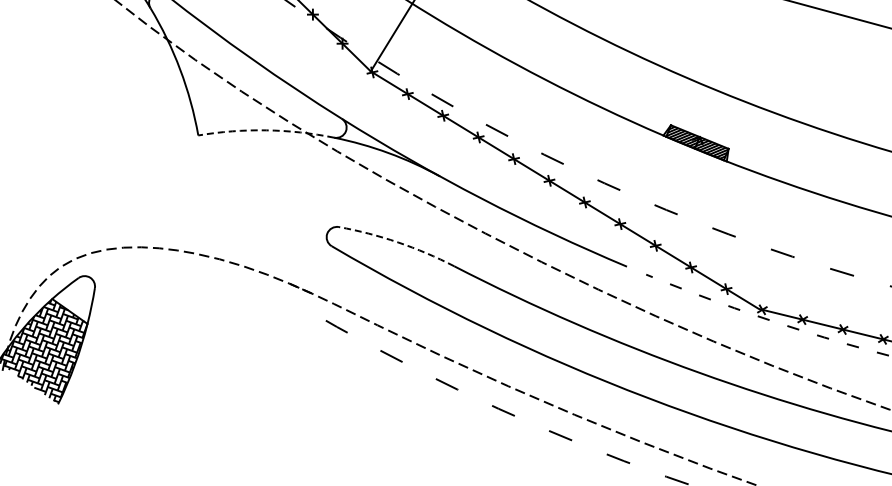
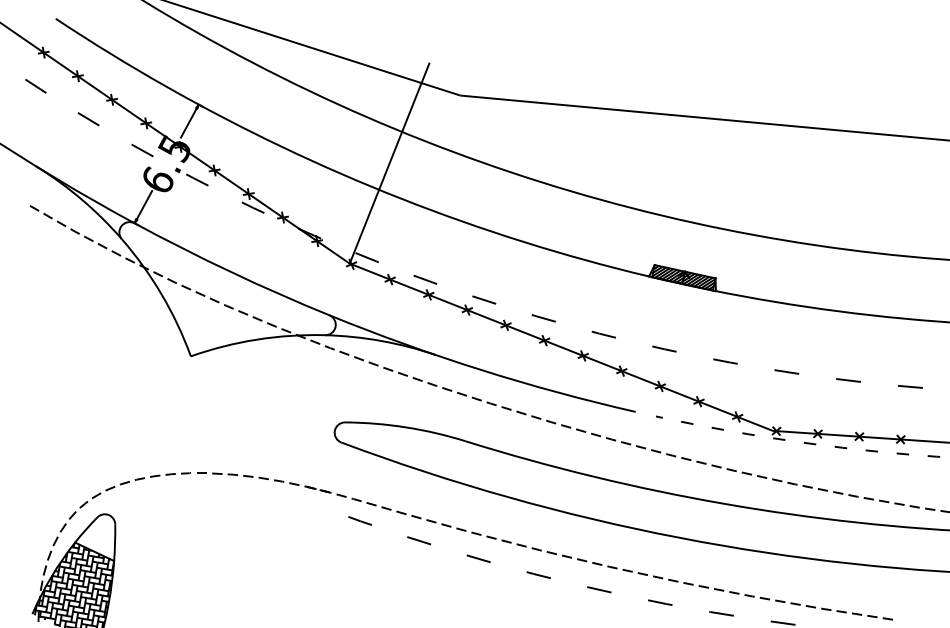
arc: (266, 130) -> (257, 339), dashed -> solid
arc: (398, 242) -> (406, 427), dashed -> solid

